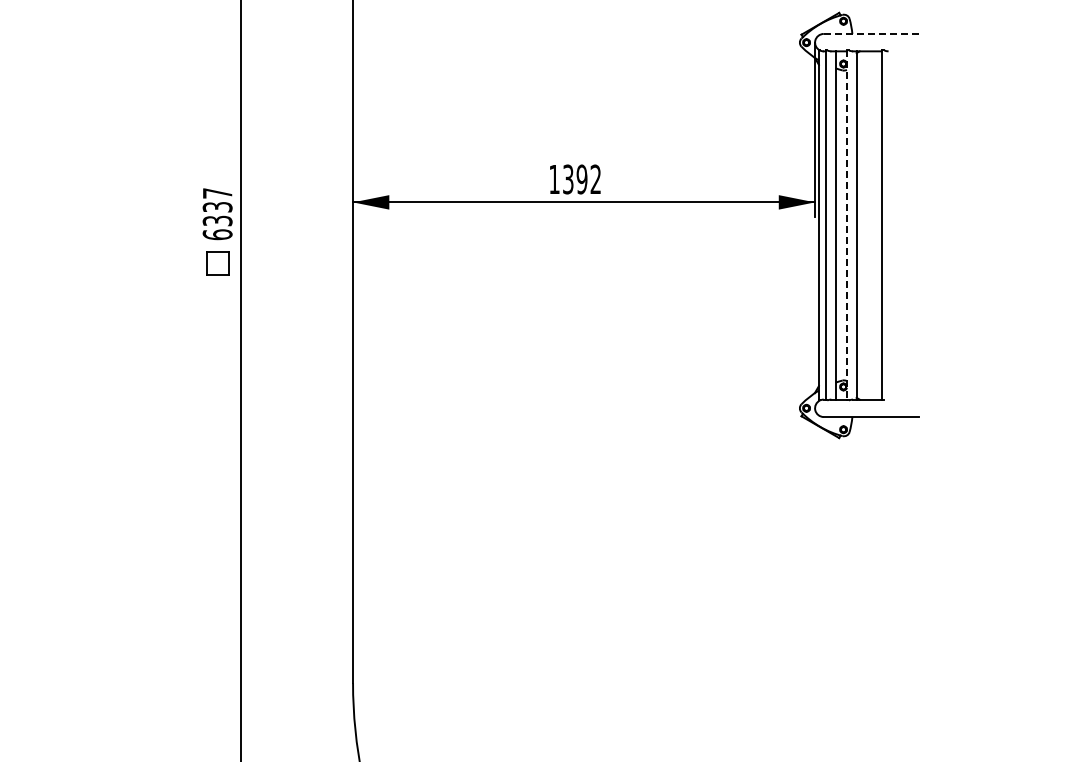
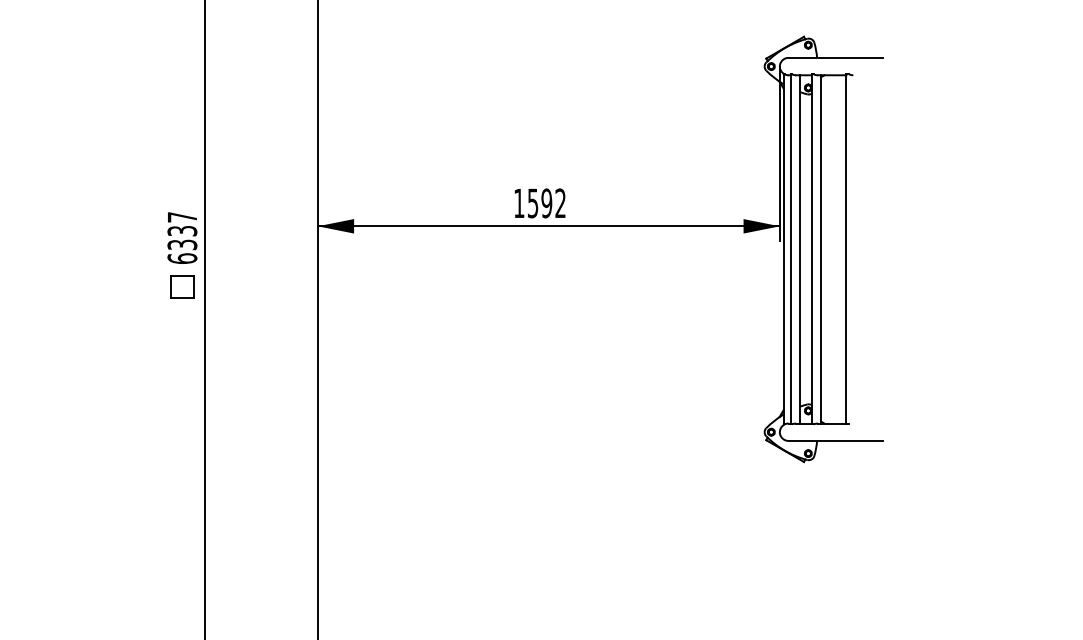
line: (870, 33) -> (835, 57), dashed -> solid
text: (568, 178) -> (533, 202), 1392 -> 1592
line: (846, 225) -> (811, 249), dashed -> solid

